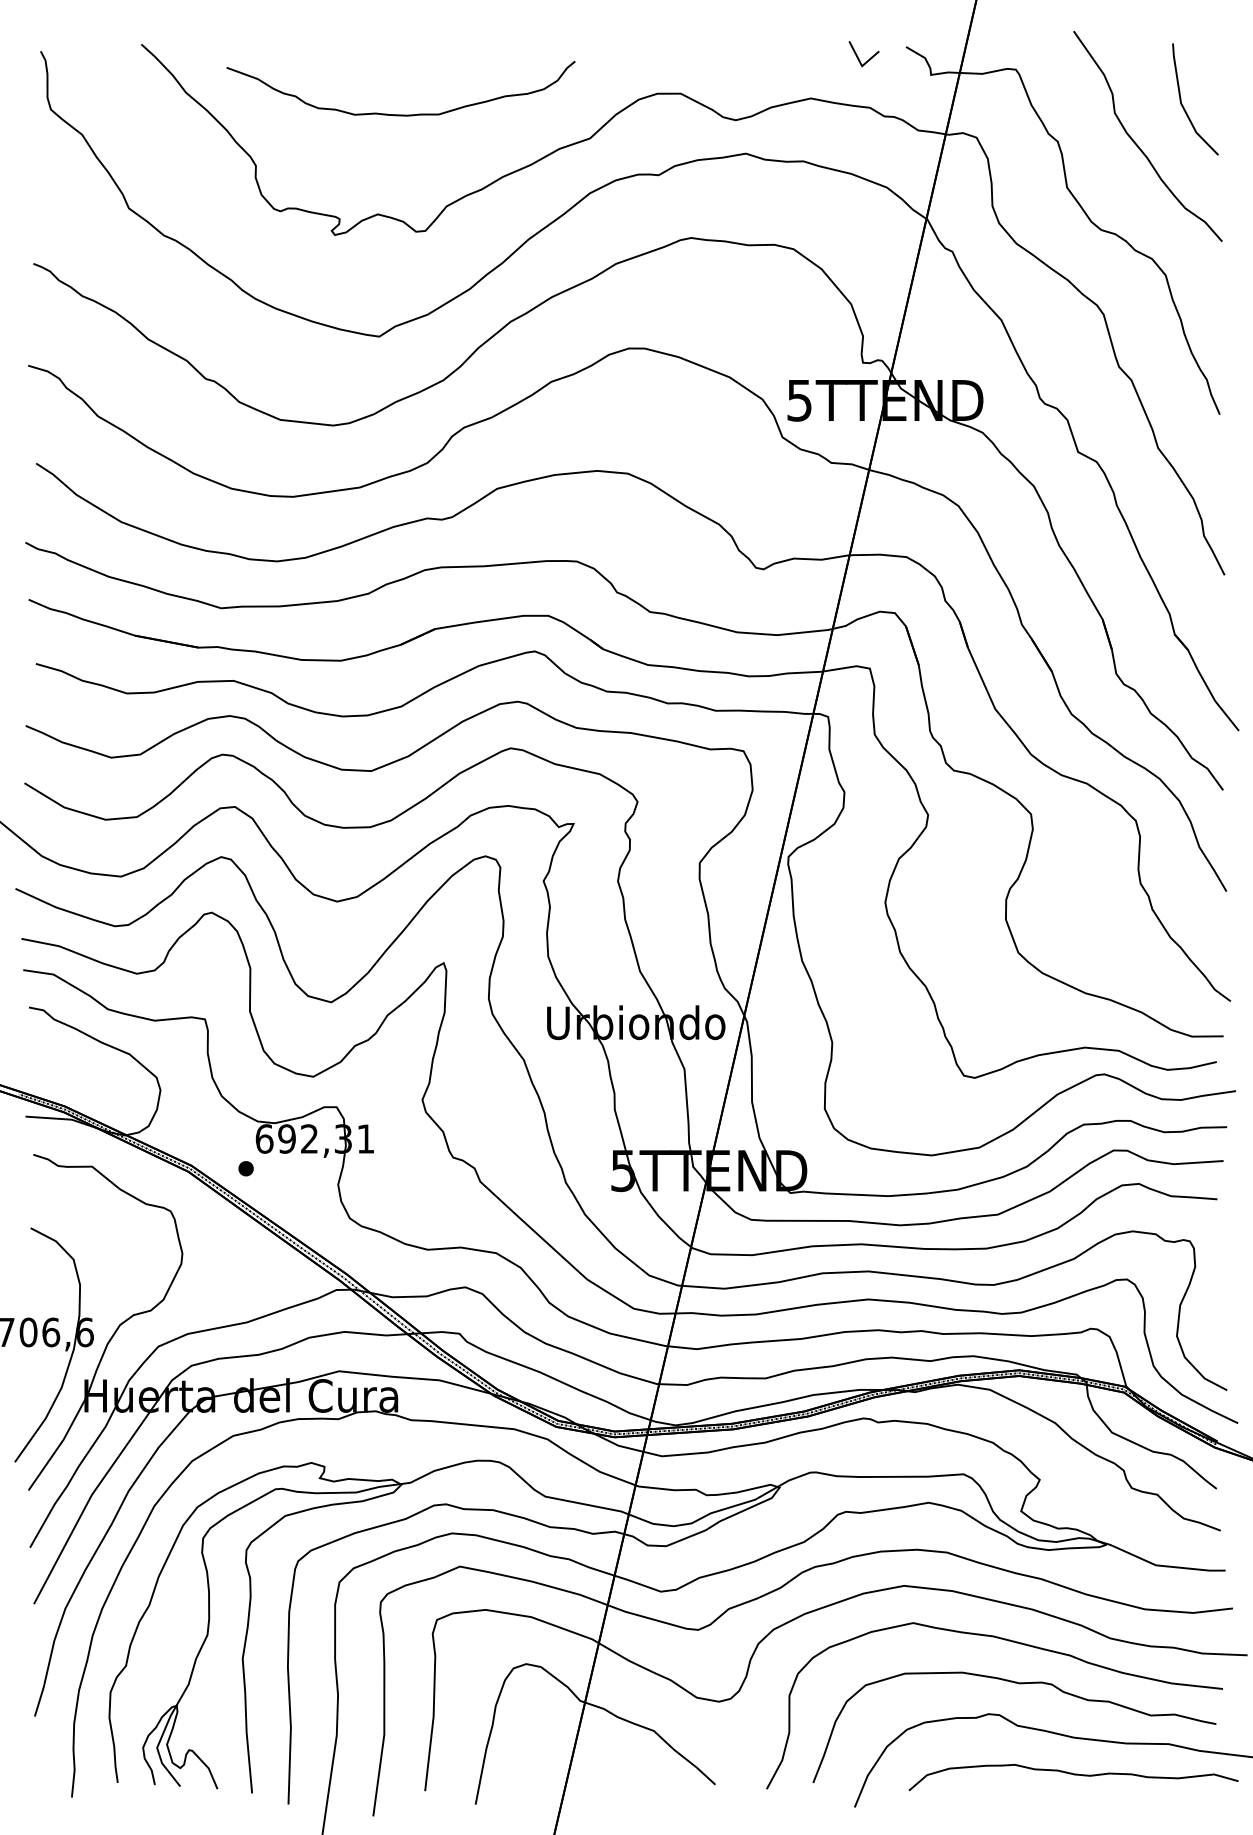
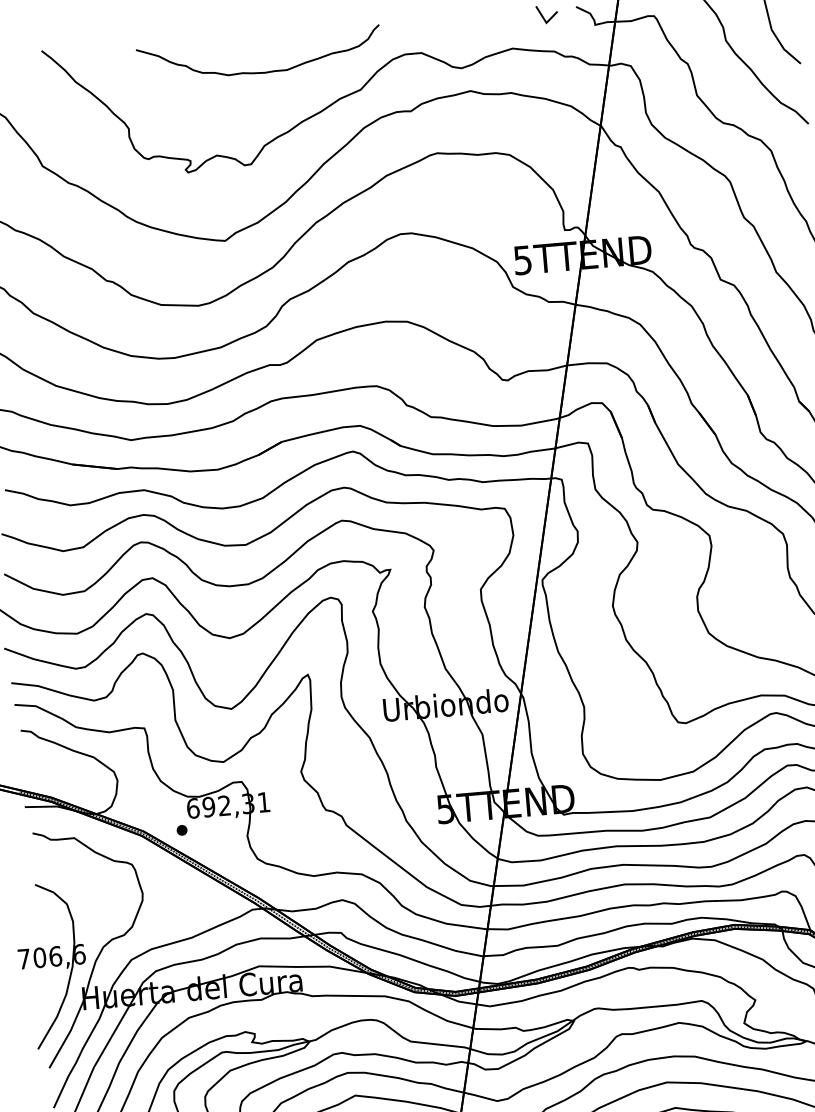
curve: (400, 114) -> (260, 72), moved

